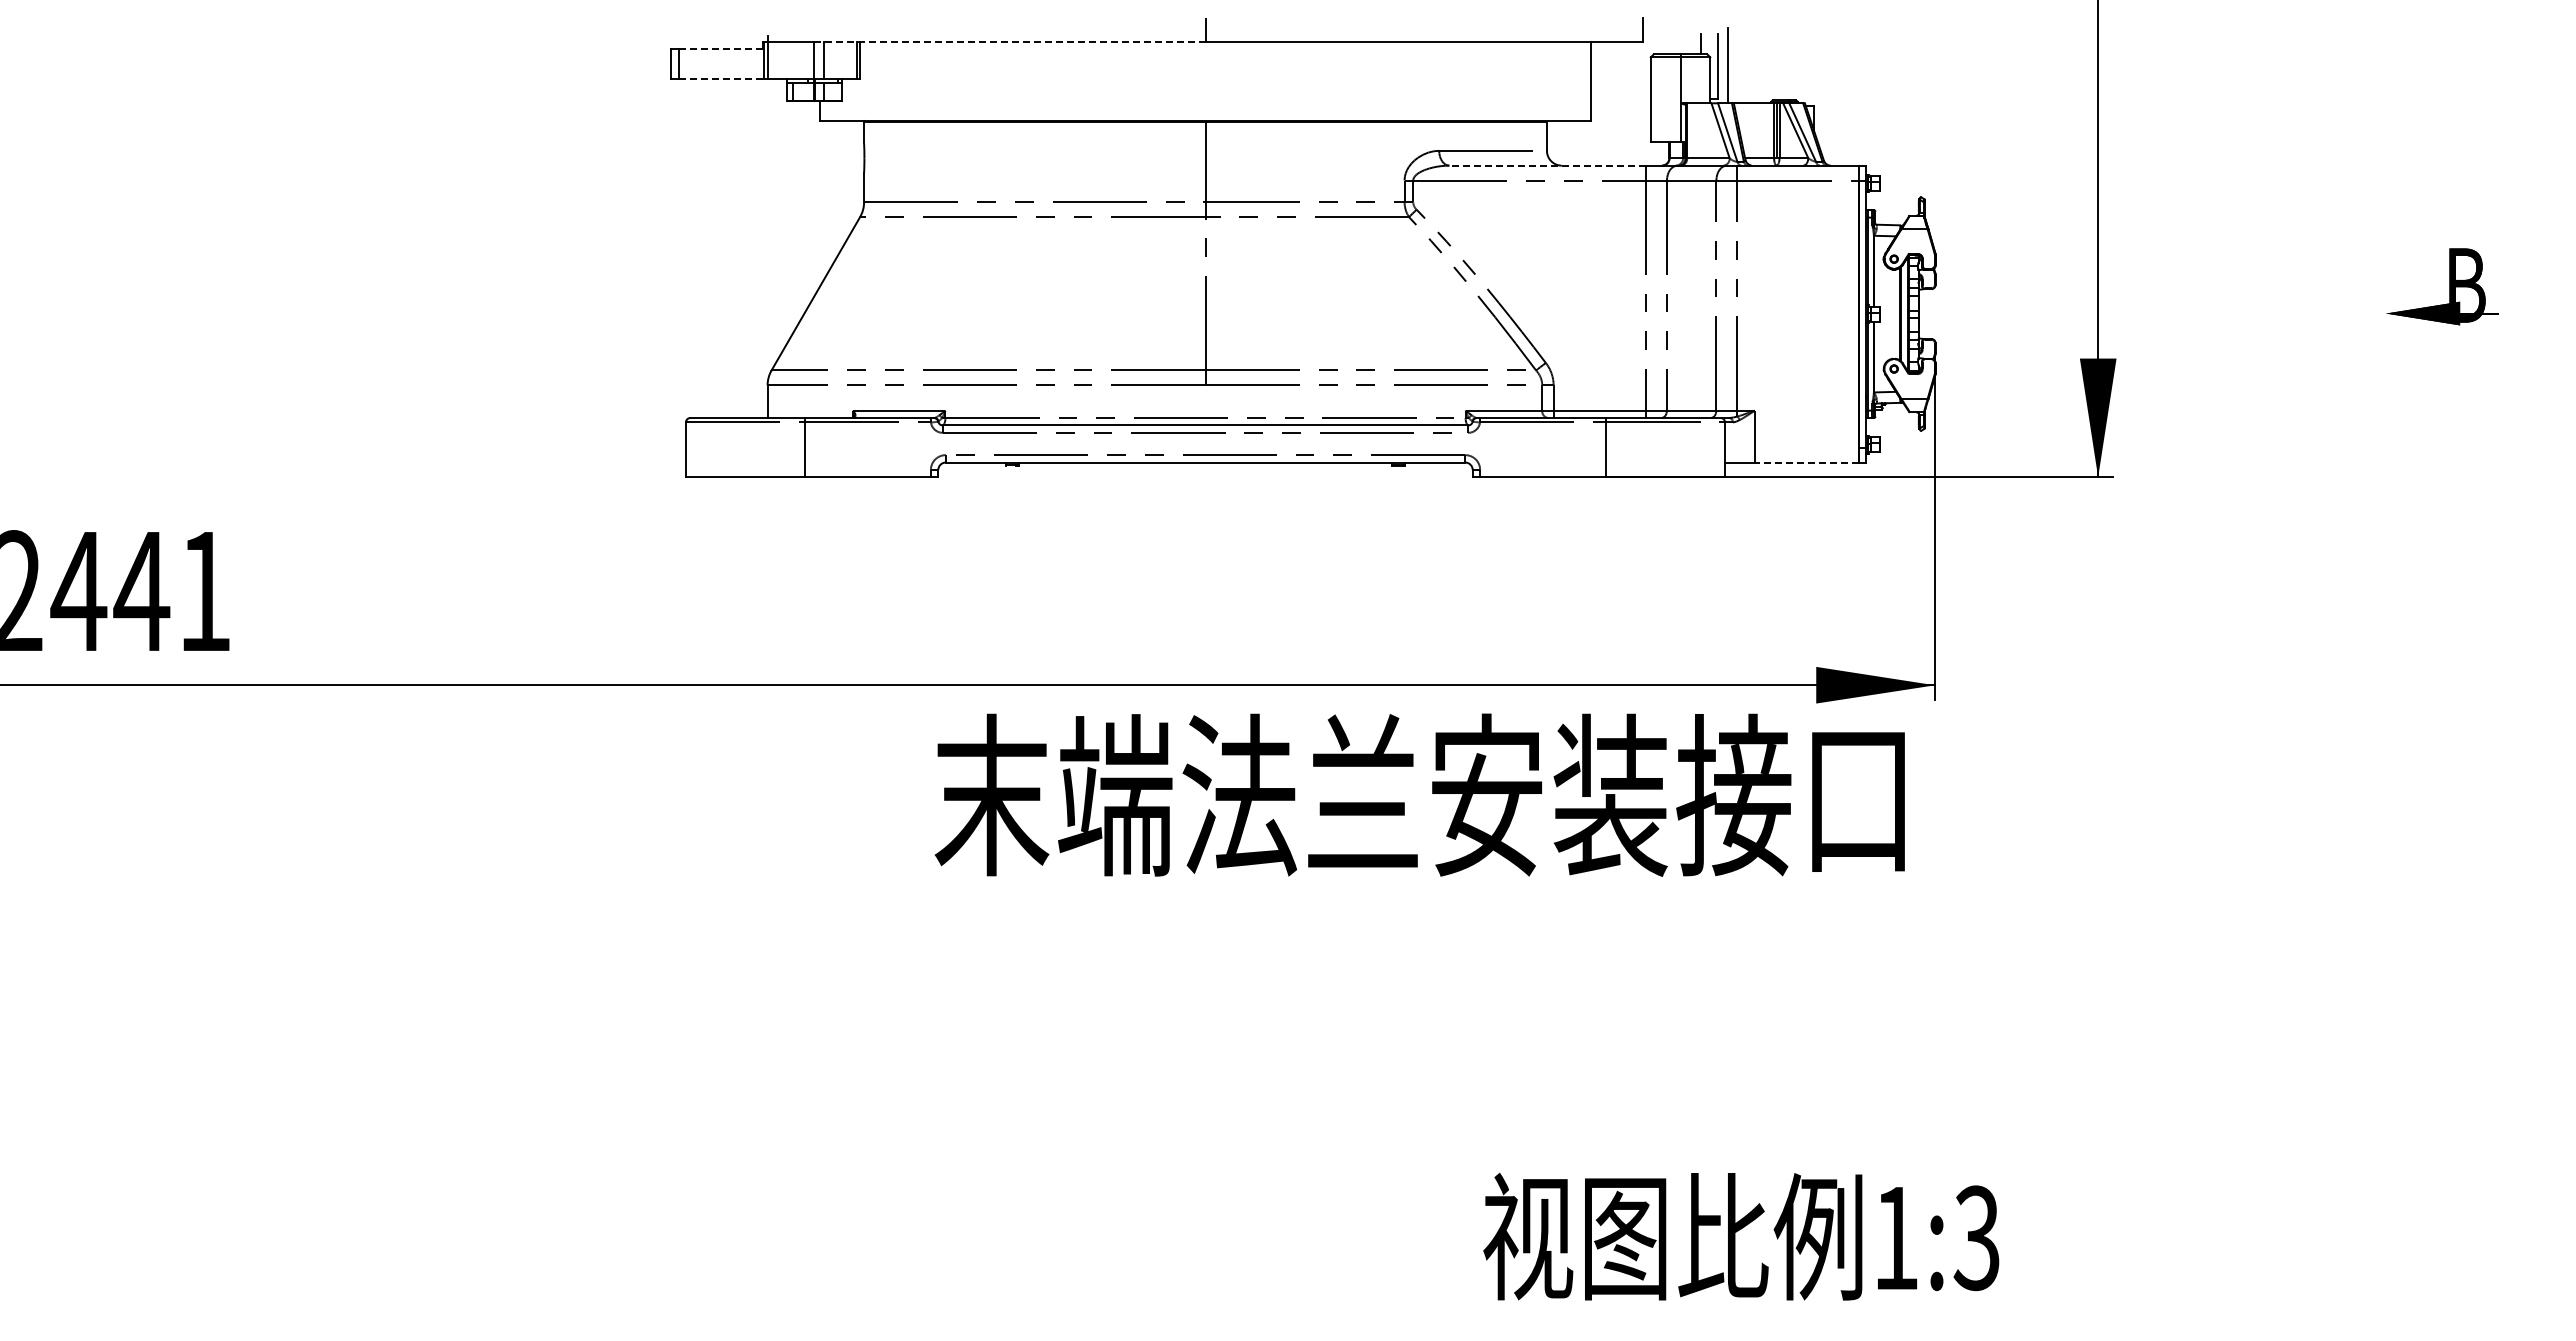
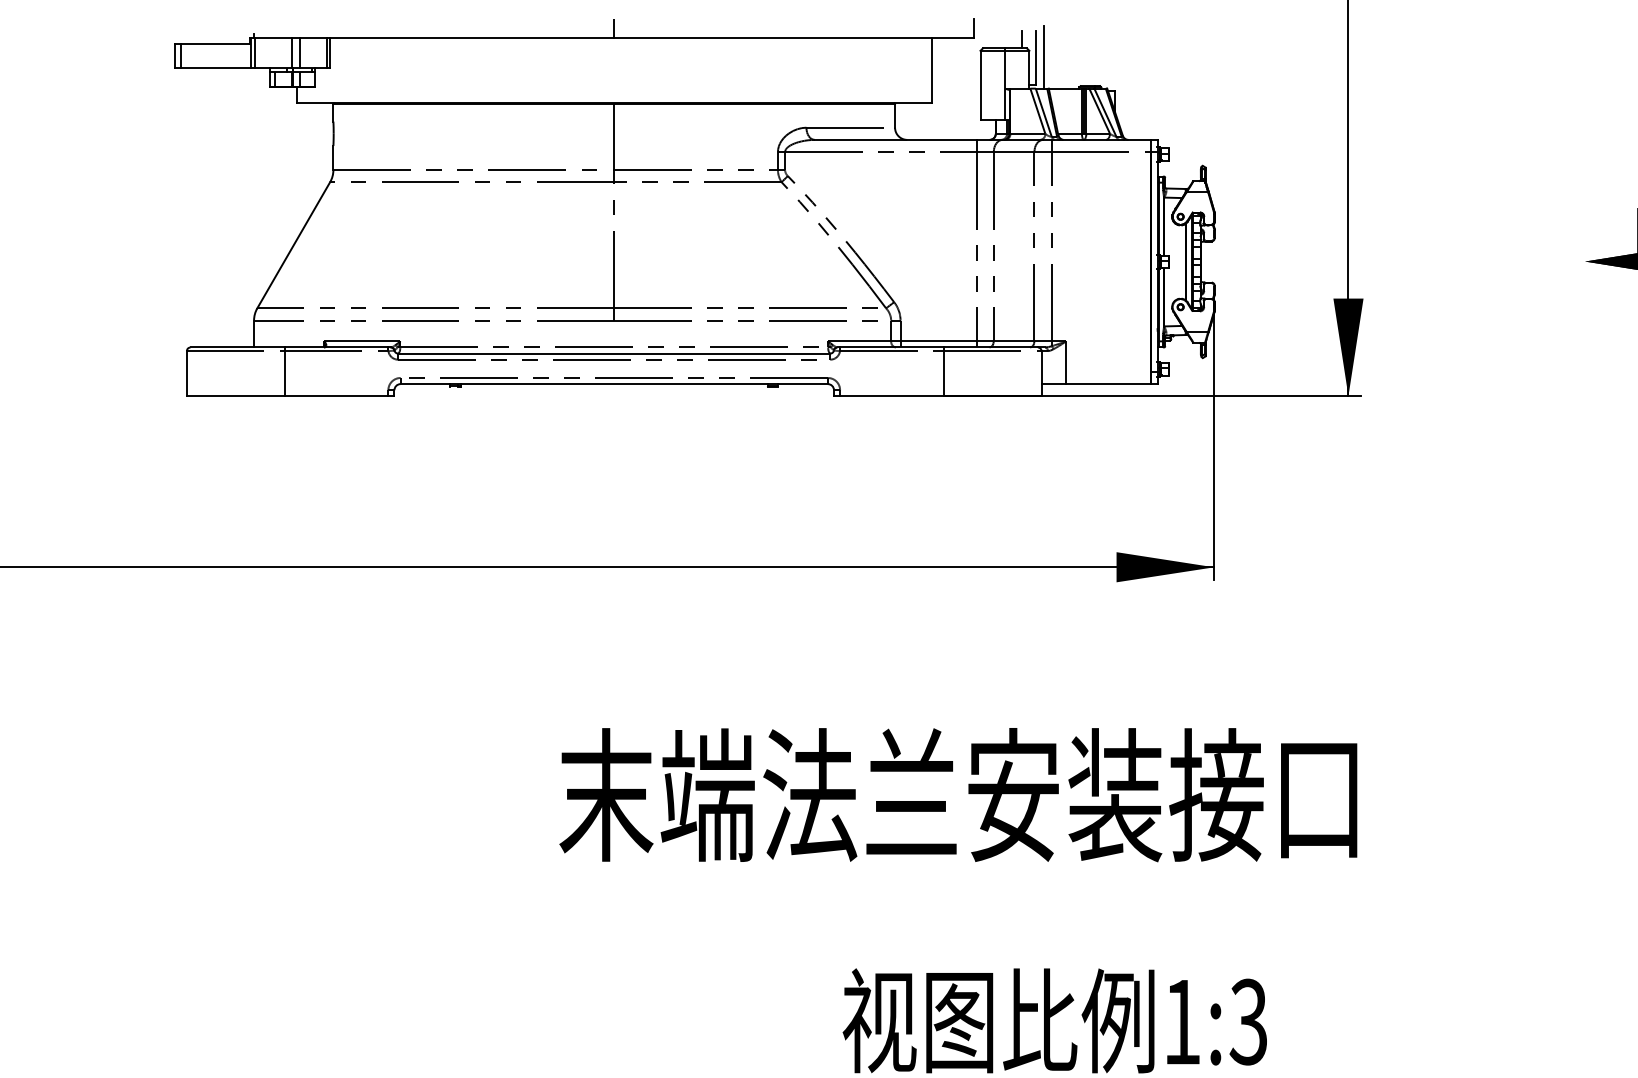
line: (1009, 41) -> (453, 37), dashed -> solid
line: (720, 49) -> (215, 44), dashed -> solid
line: (721, 78) -> (216, 68), dashed -> solid
line: (1547, 165) -> (895, 139), dashed -> solid
line: (1806, 462) -> (1108, 384), dashed -> solid
text: (1419, 794) -> (958, 794), moved

